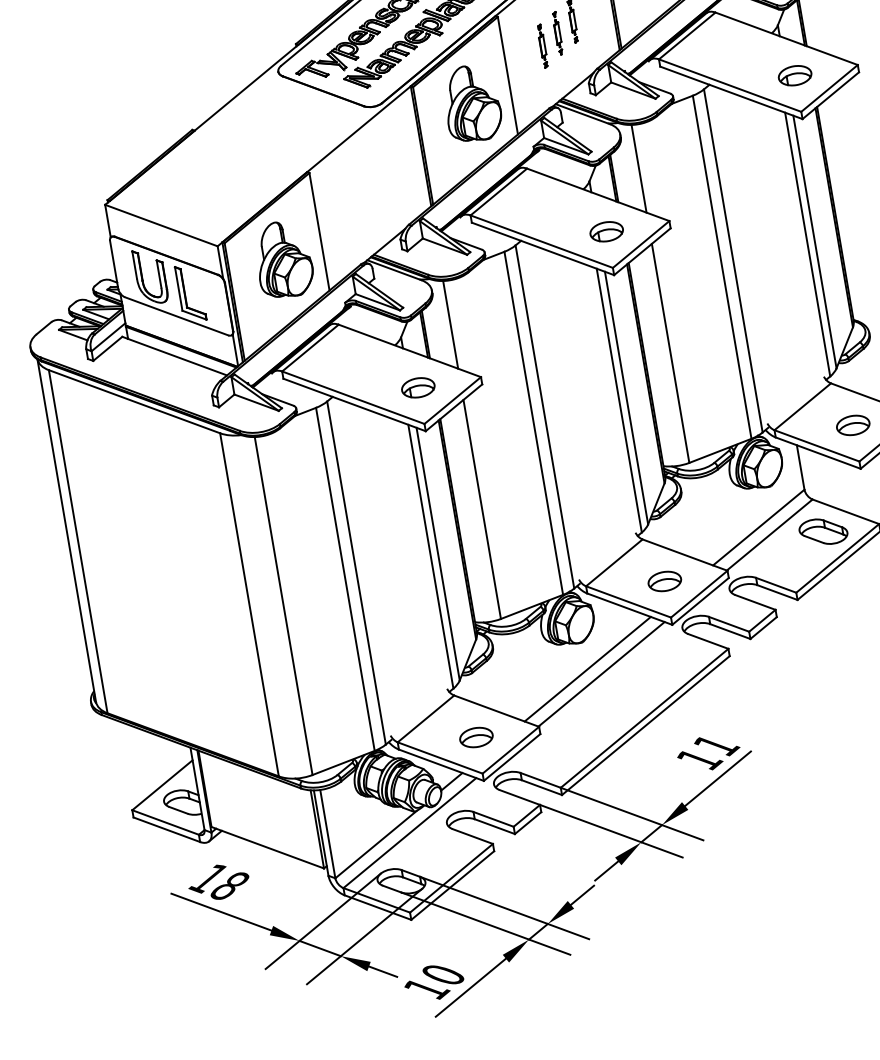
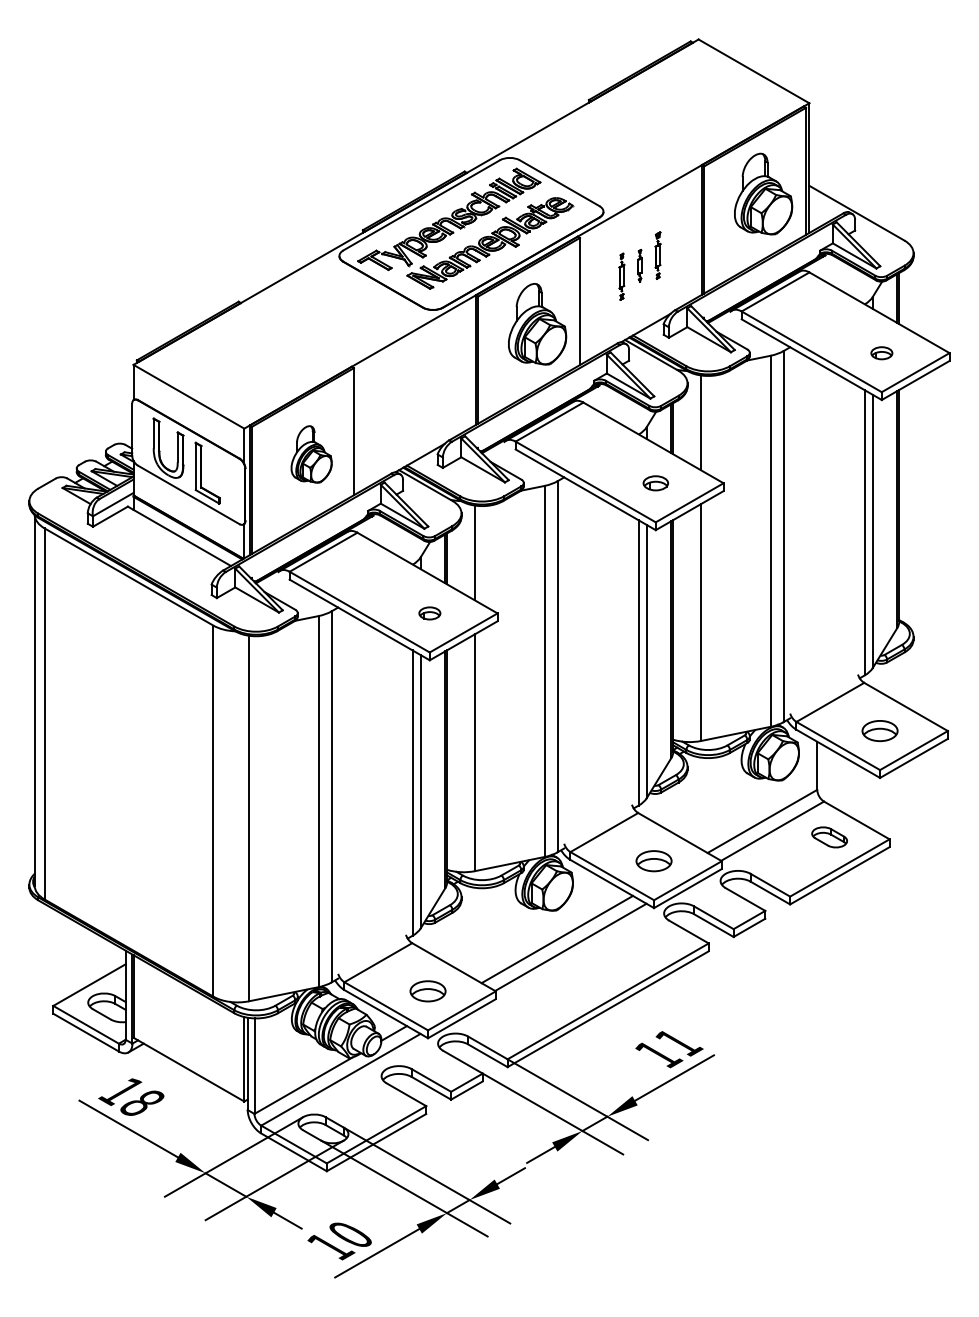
part: (557, 33) -> (639, 265), size x0.7
part: (794, 76) -> (881, 353), size x0.6
part: (606, 232) -> (655, 483), size x0.7
part: (283, 259) -> (311, 454), size x0.7
part: (418, 387) -> (429, 613), size x0.6
part: (823, 531) -> (829, 837), size x0.7

